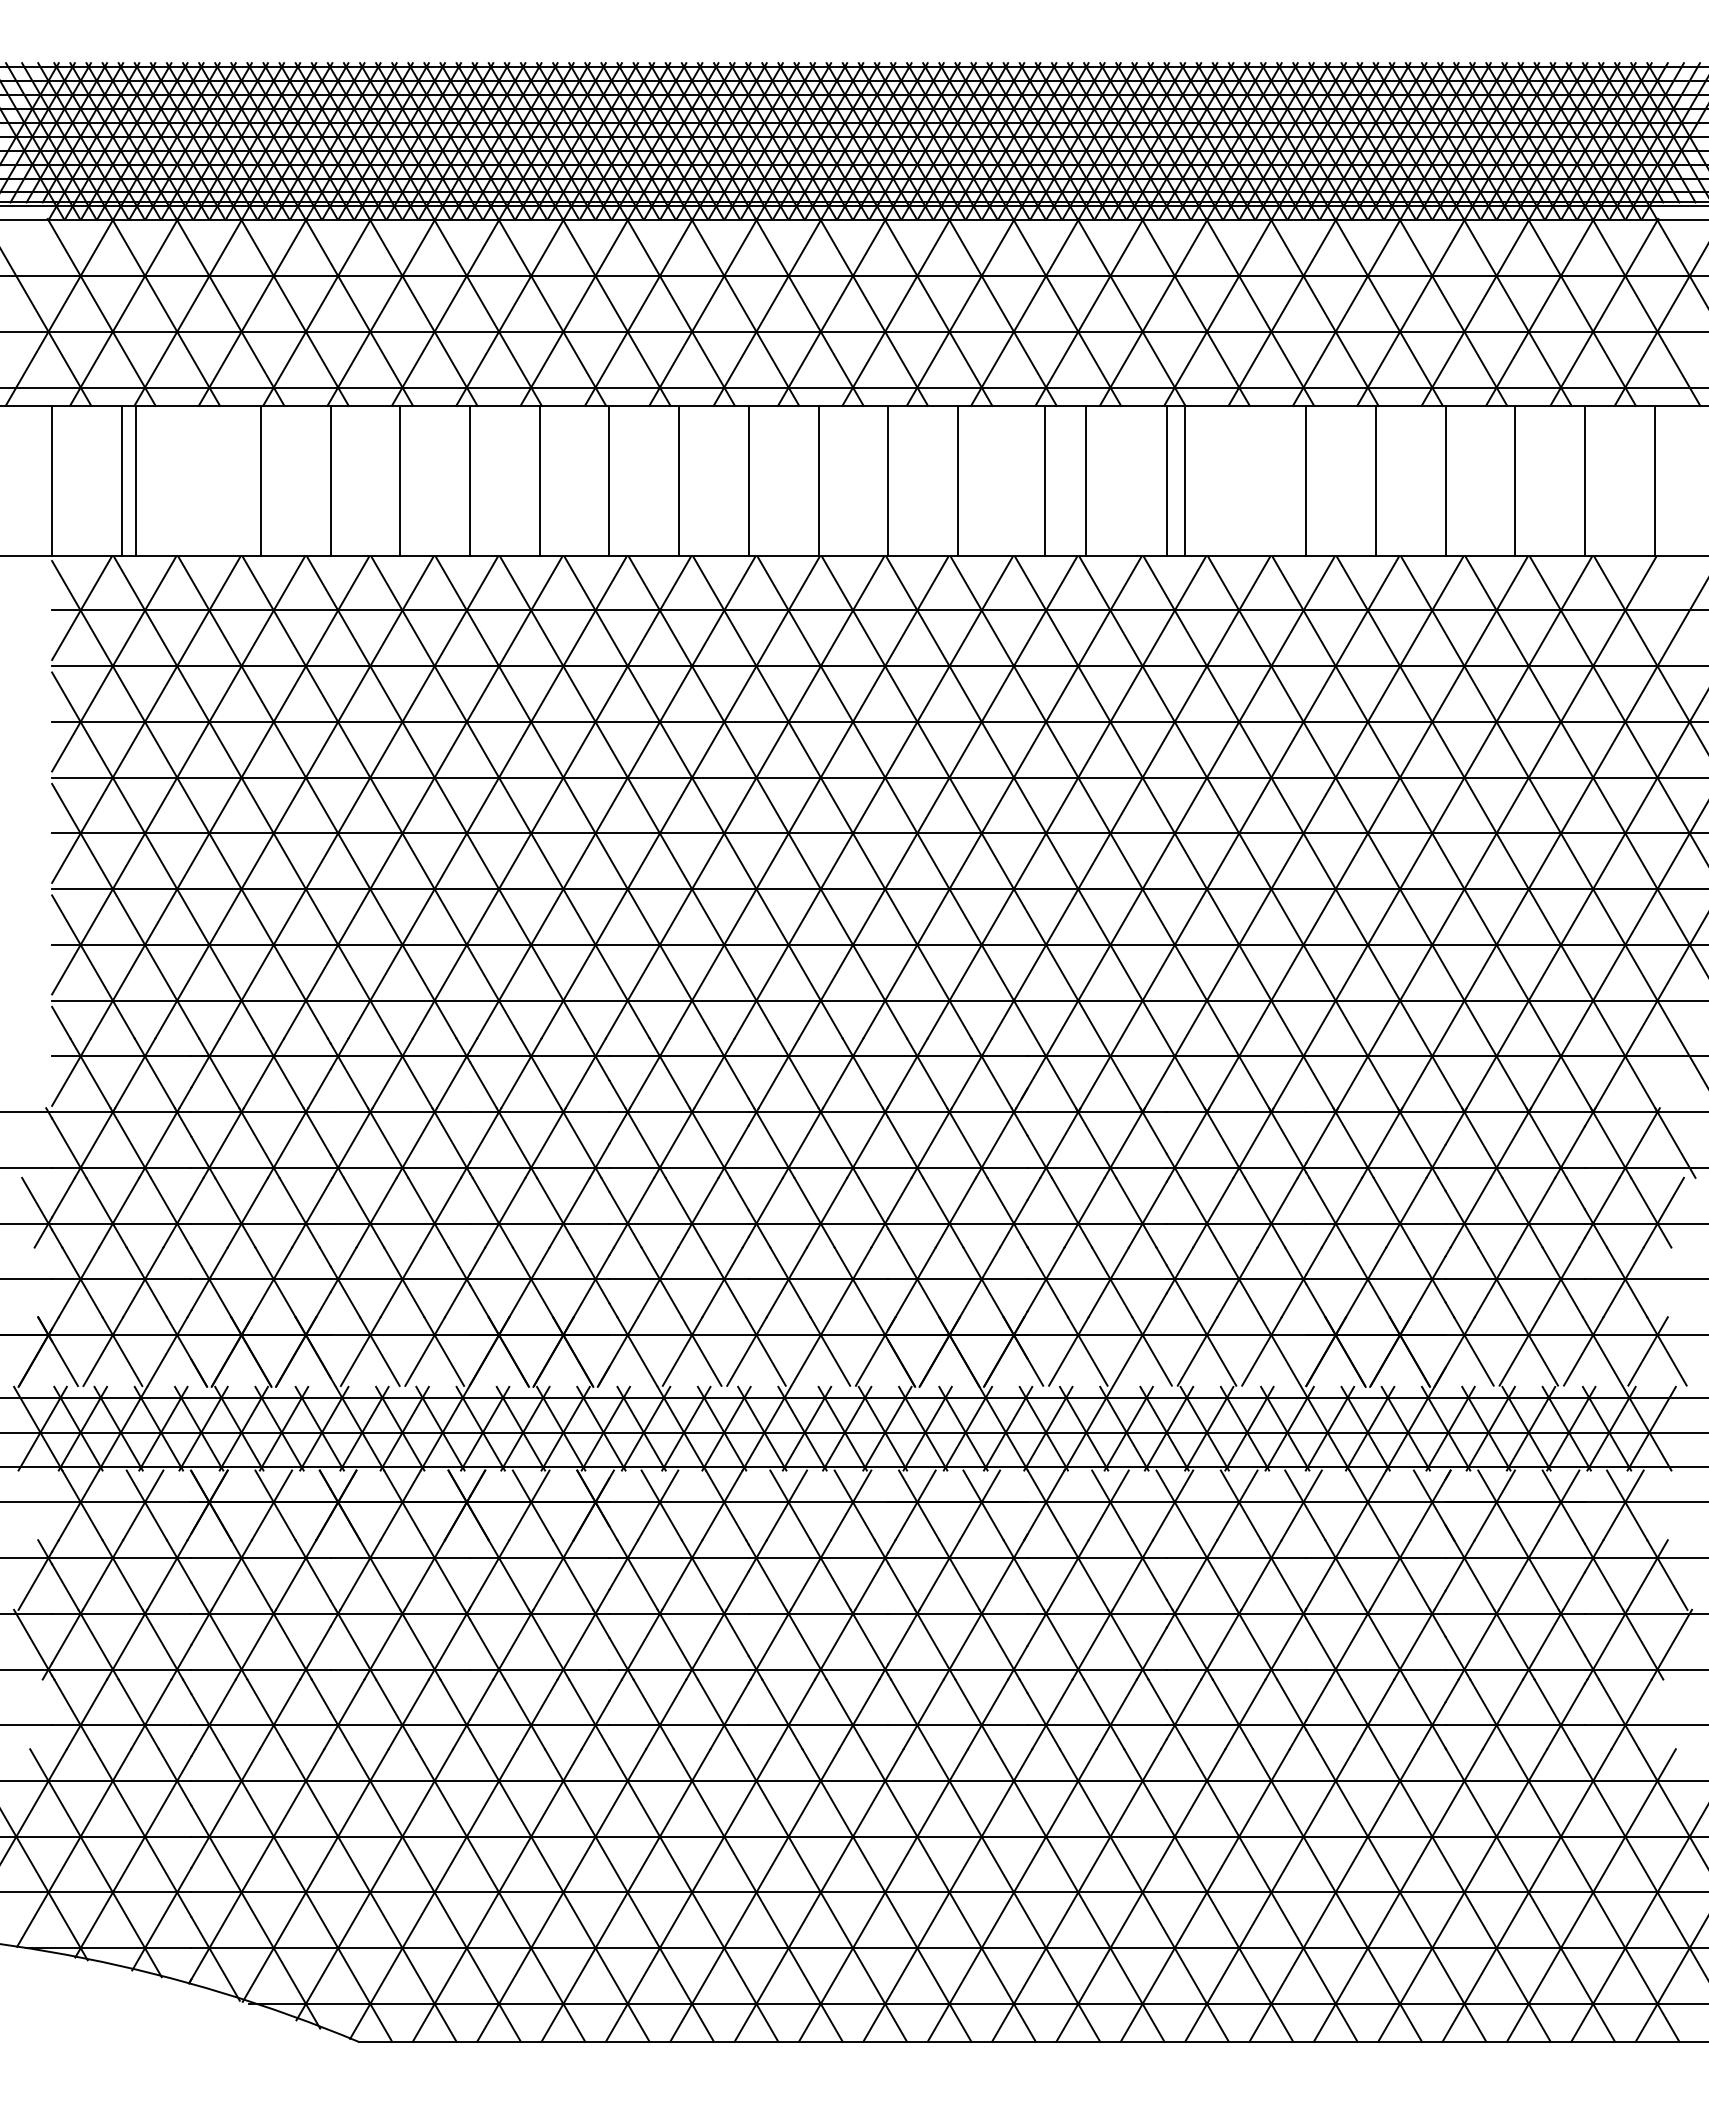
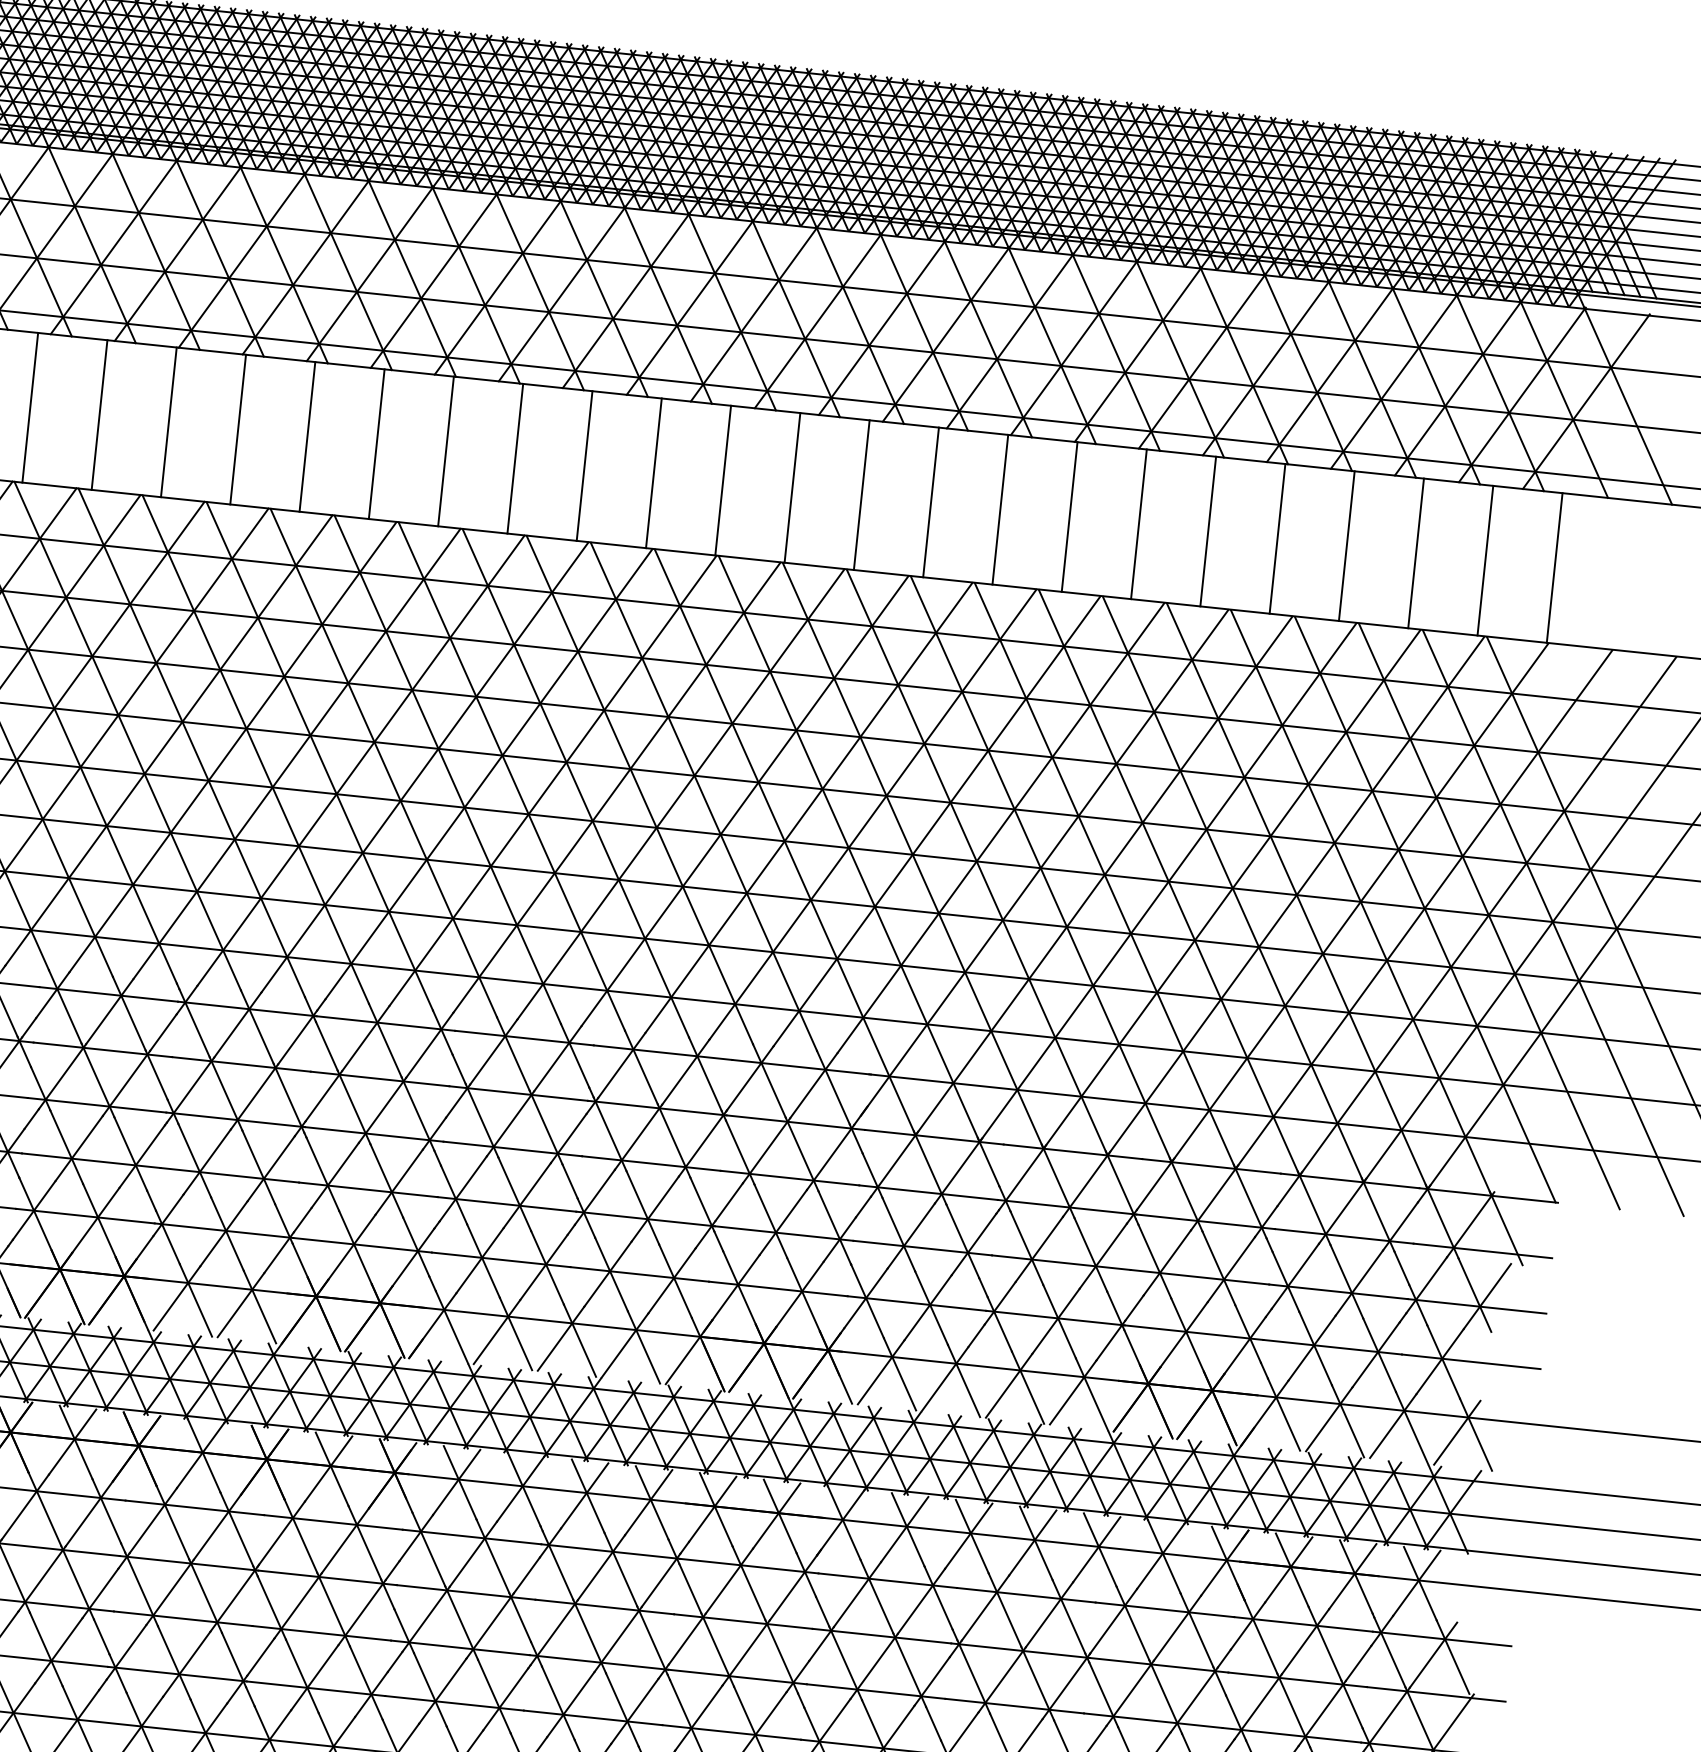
line: (136, 480) -> (99, 414), moved
line: (1045, 480) -> (1000, 509), moved
line: (1085, 480) -> (931, 501), moved
line: (1184, 480) -> (1138, 523), moved

